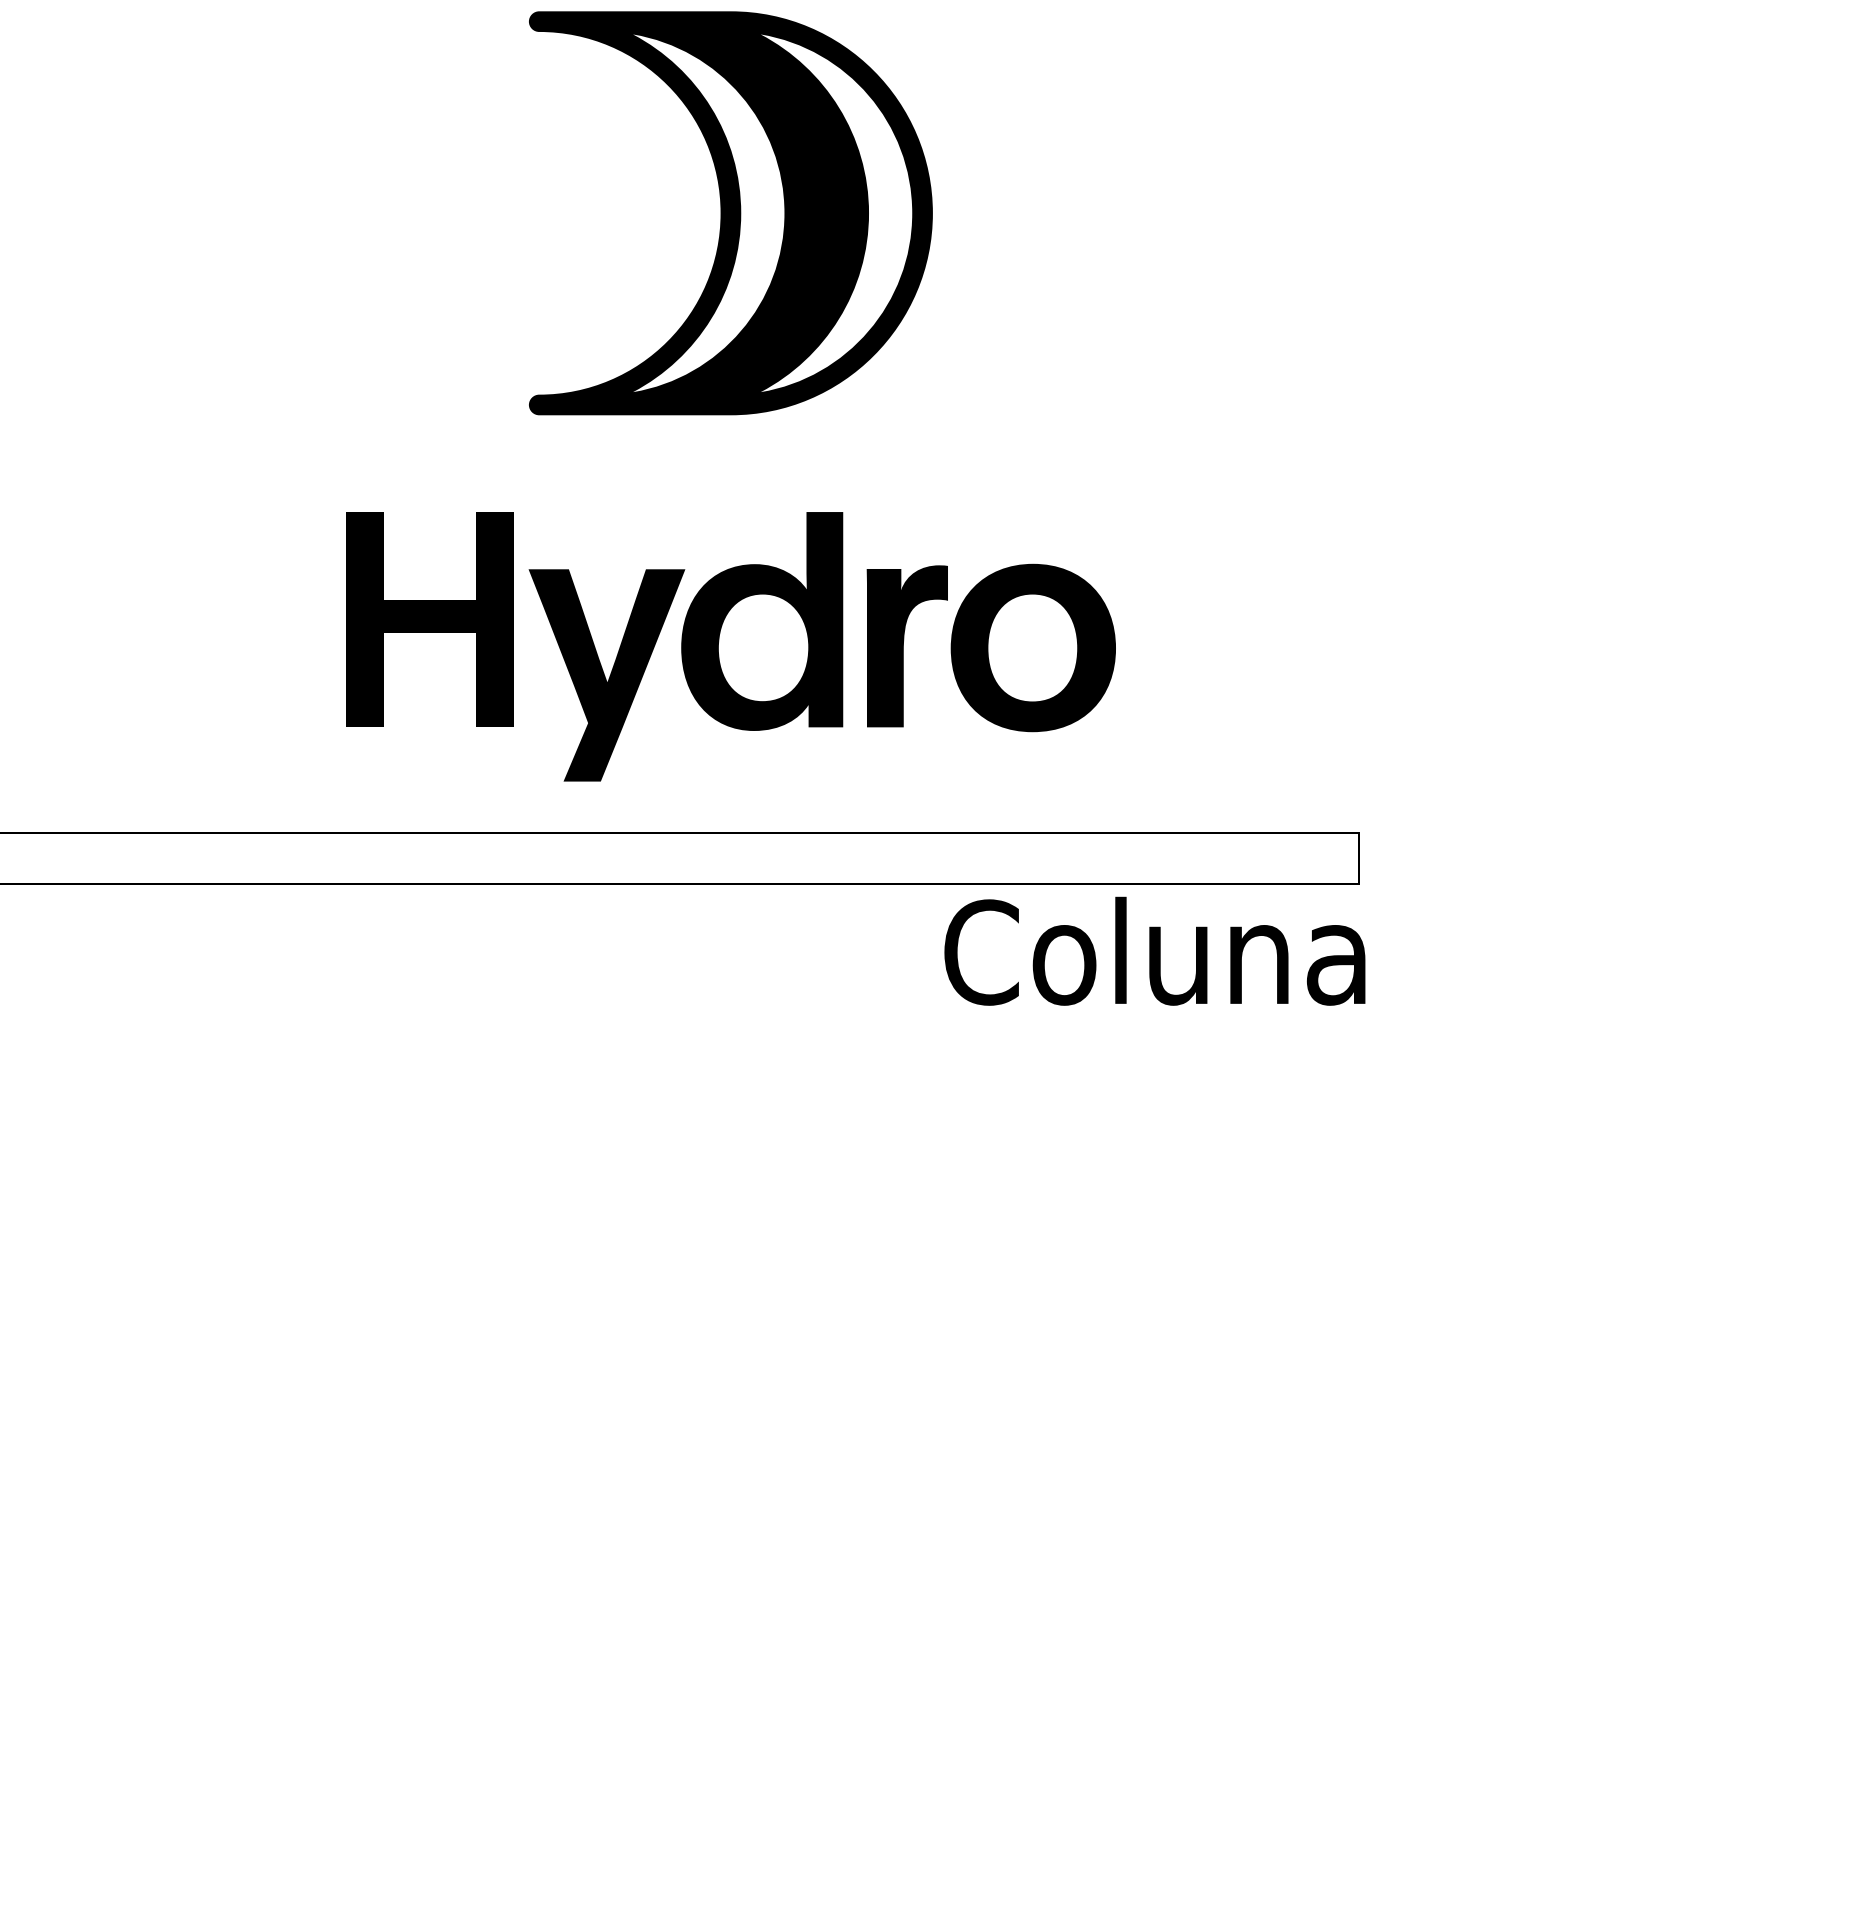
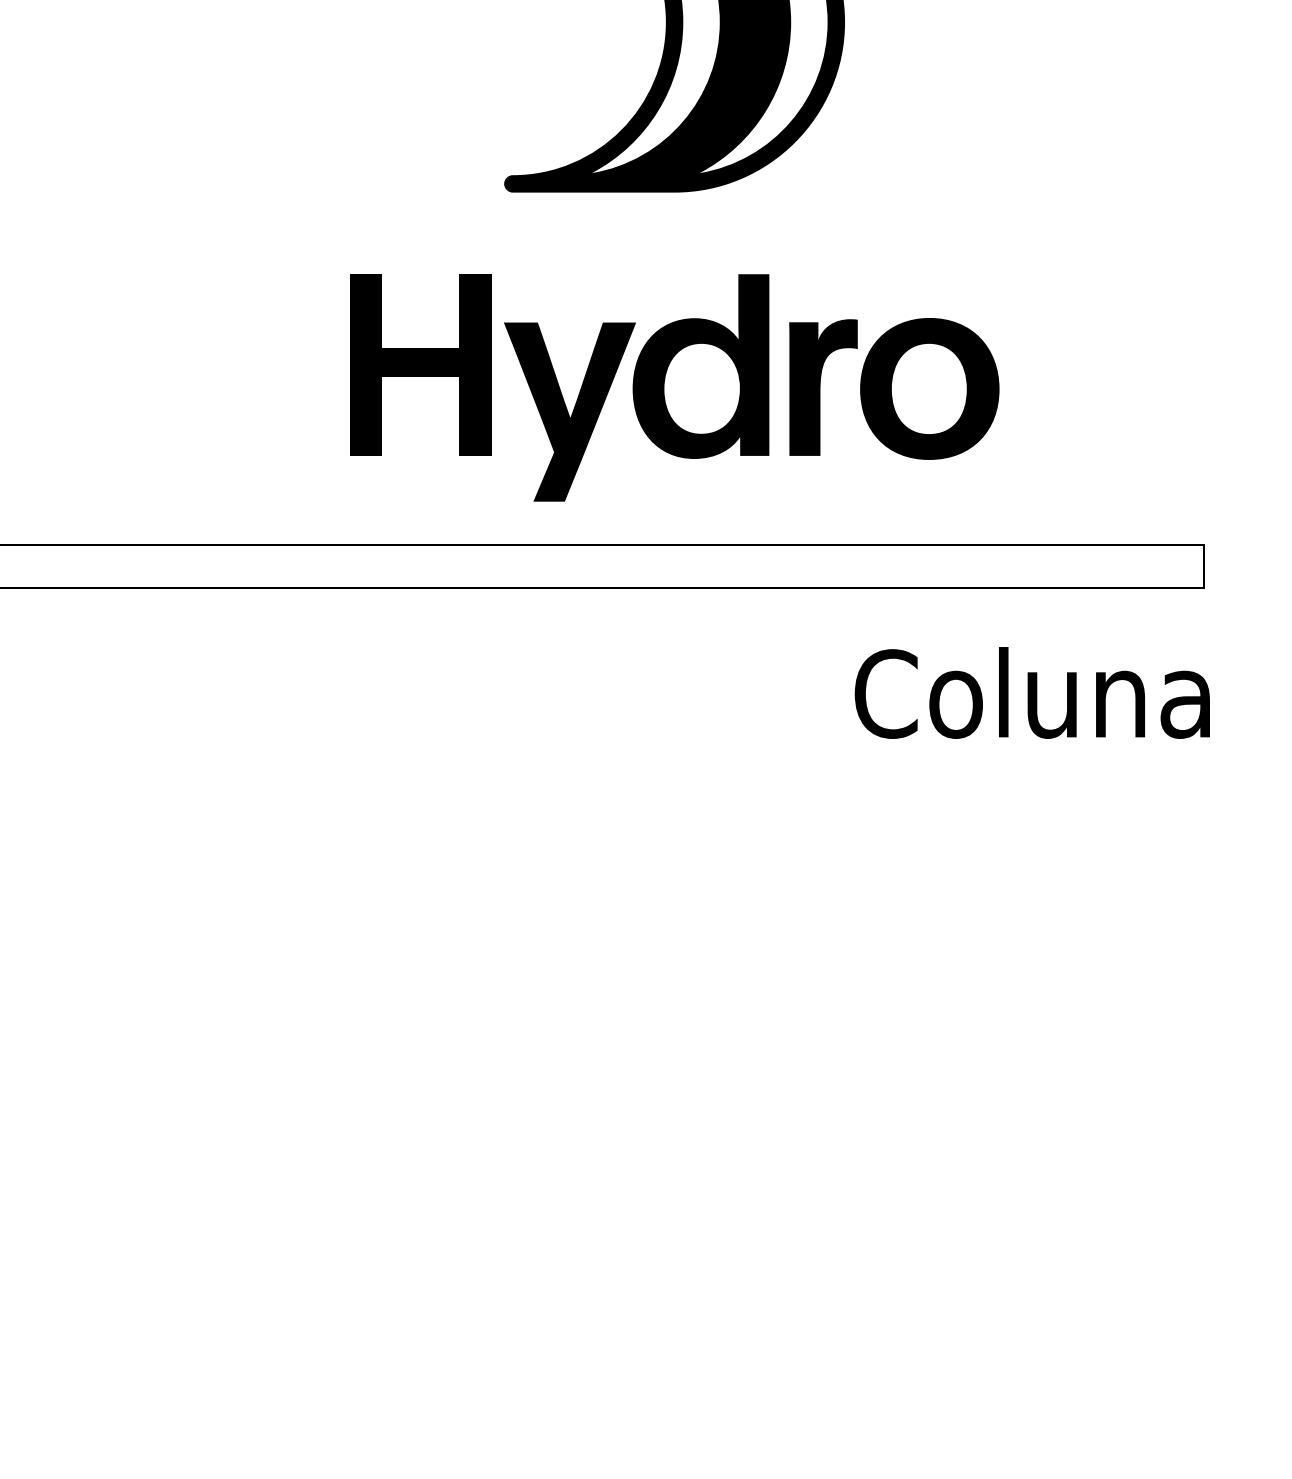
text: (1154, 950) -> (1032, 692), moved

